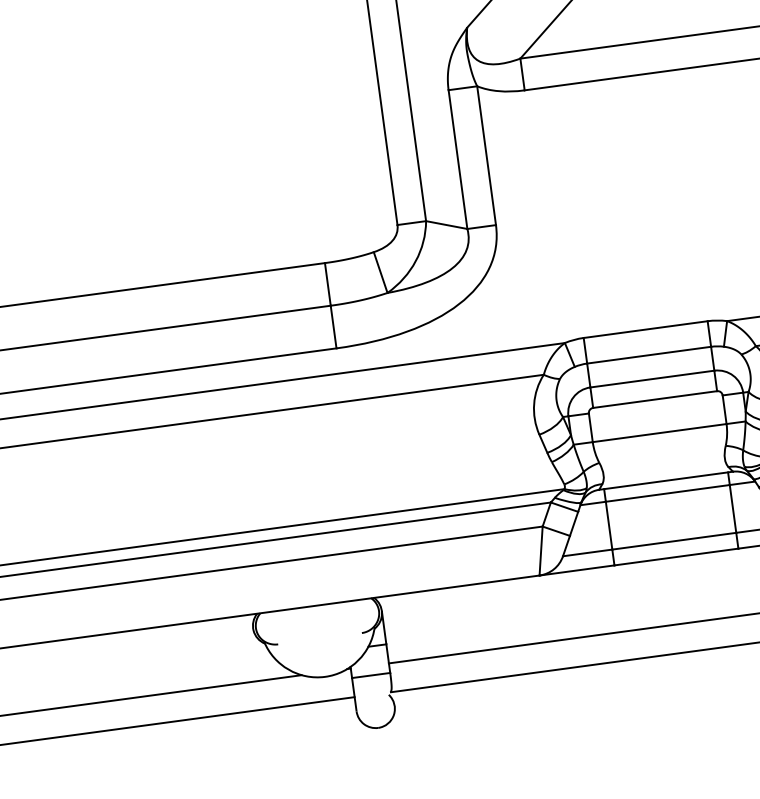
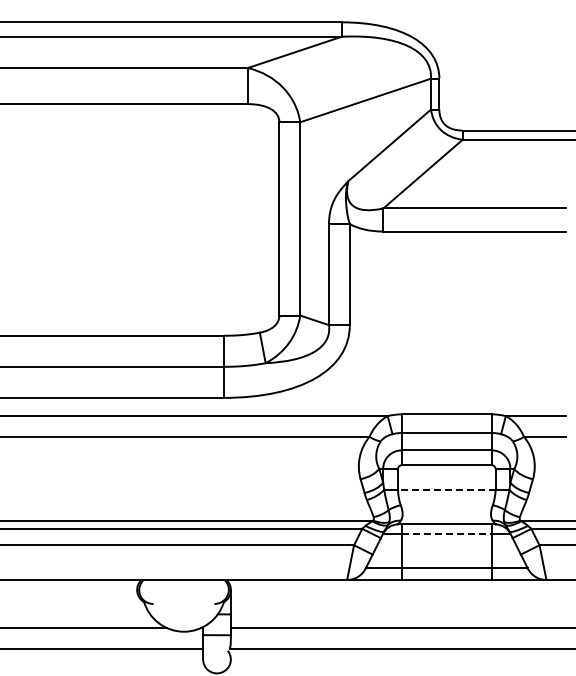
line: (659, 432) -> (446, 489), solid -> dashed
line: (668, 493) -> (447, 533), solid -> dashed

